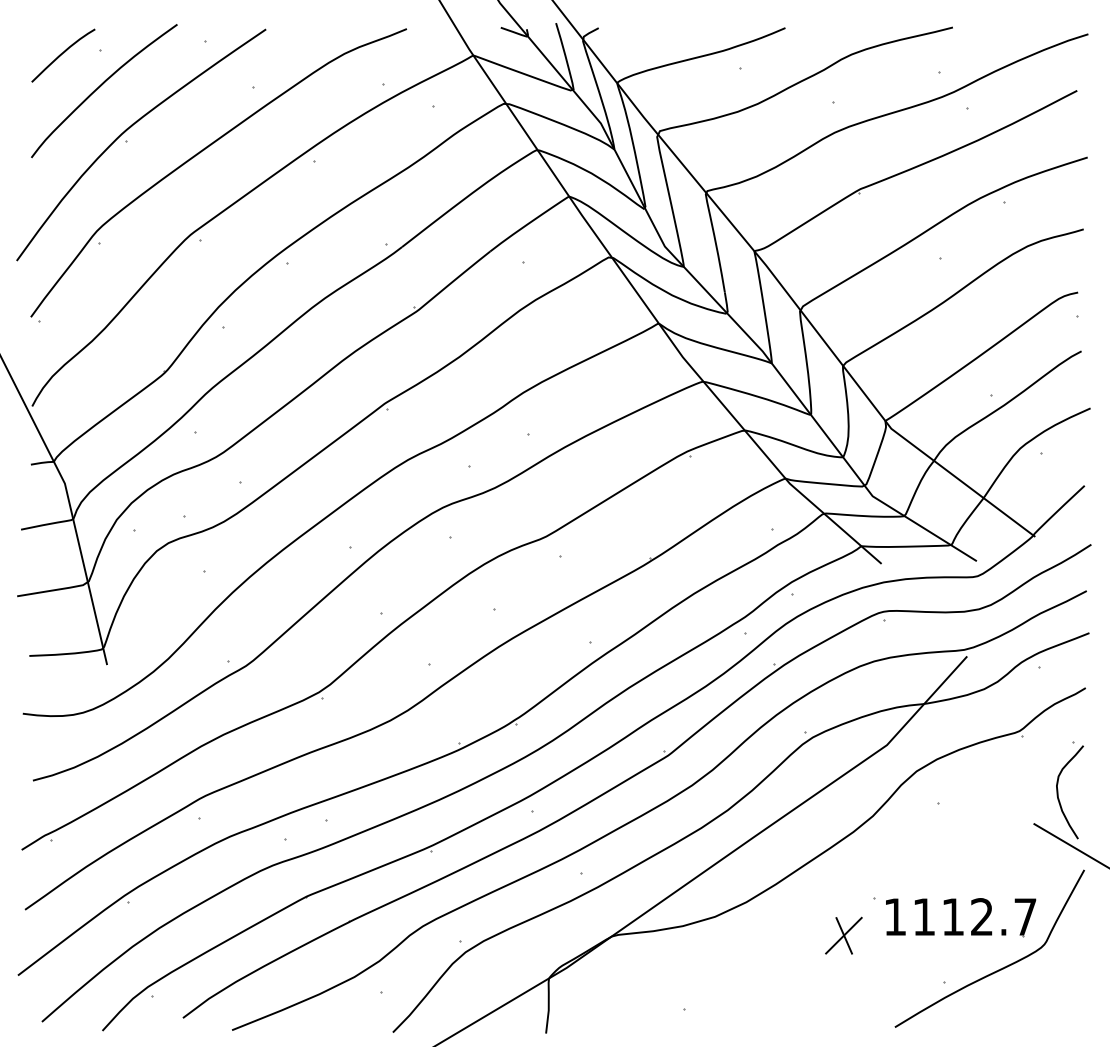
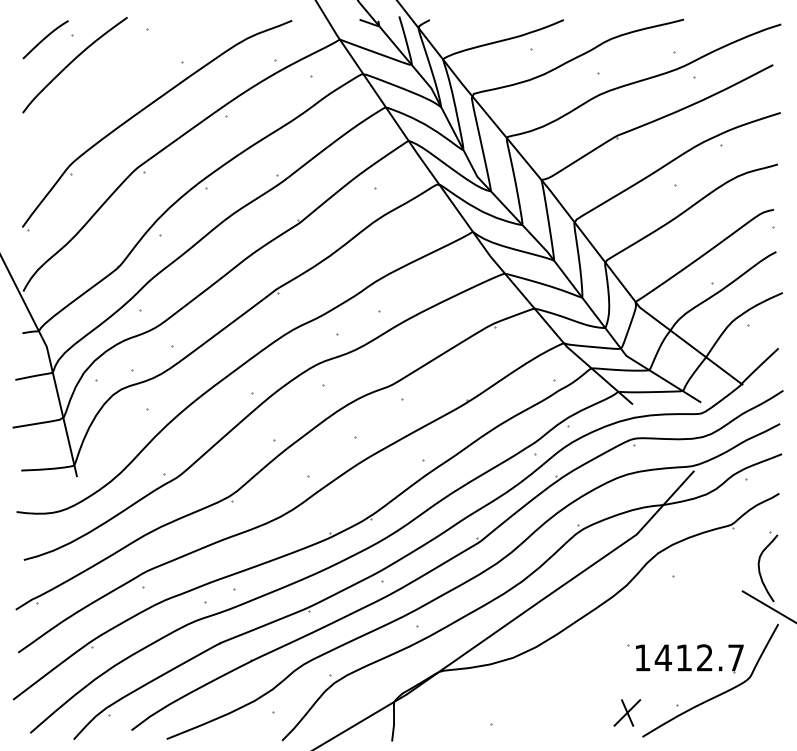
part: (127, 141) -> (91, 101), removed
text: (924, 916) -> (663, 657), 1112.7 -> 1412.7
part: (843, 935) -> (627, 712), moved

